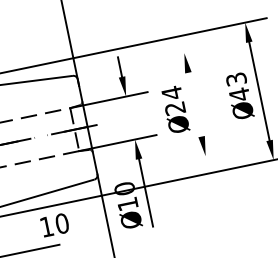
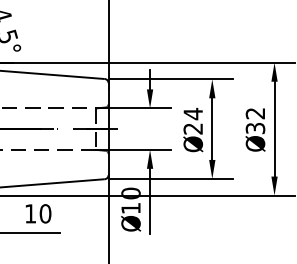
line: (142, 62) -> (171, 79), added
text: (238, 87) -> (255, 121), 43 -> 32
line: (195, 103) -> (212, 128), added
line: (163, 164) -> (171, 178), added
text: (54, 224) -> (38, 213), moved

